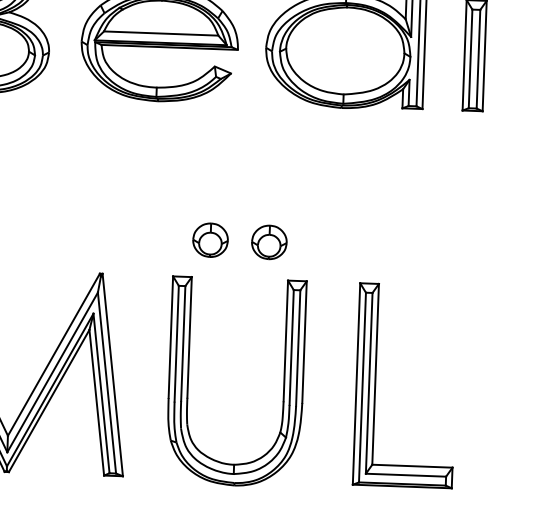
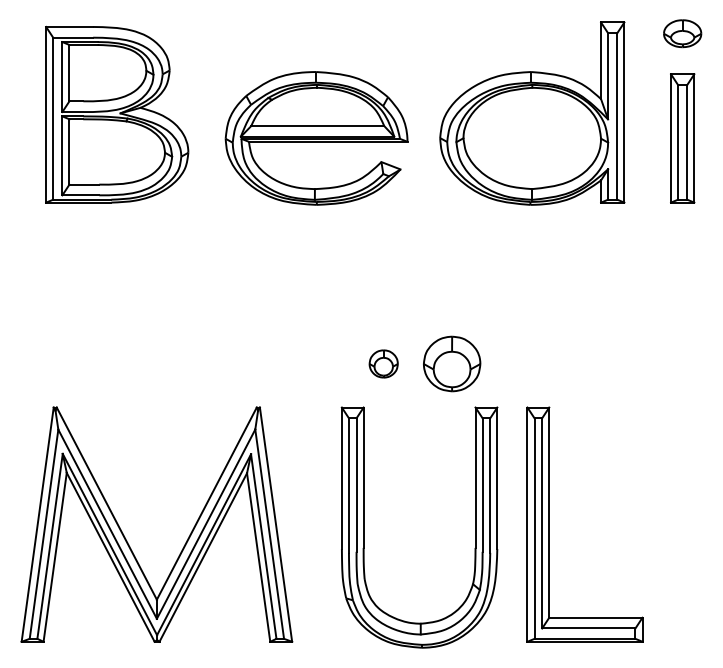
part: (210, 239) -> (383, 363), size x0.7
part: (269, 241) -> (452, 363), size x1.4
part: (375, 384) -> (549, 524), moved

